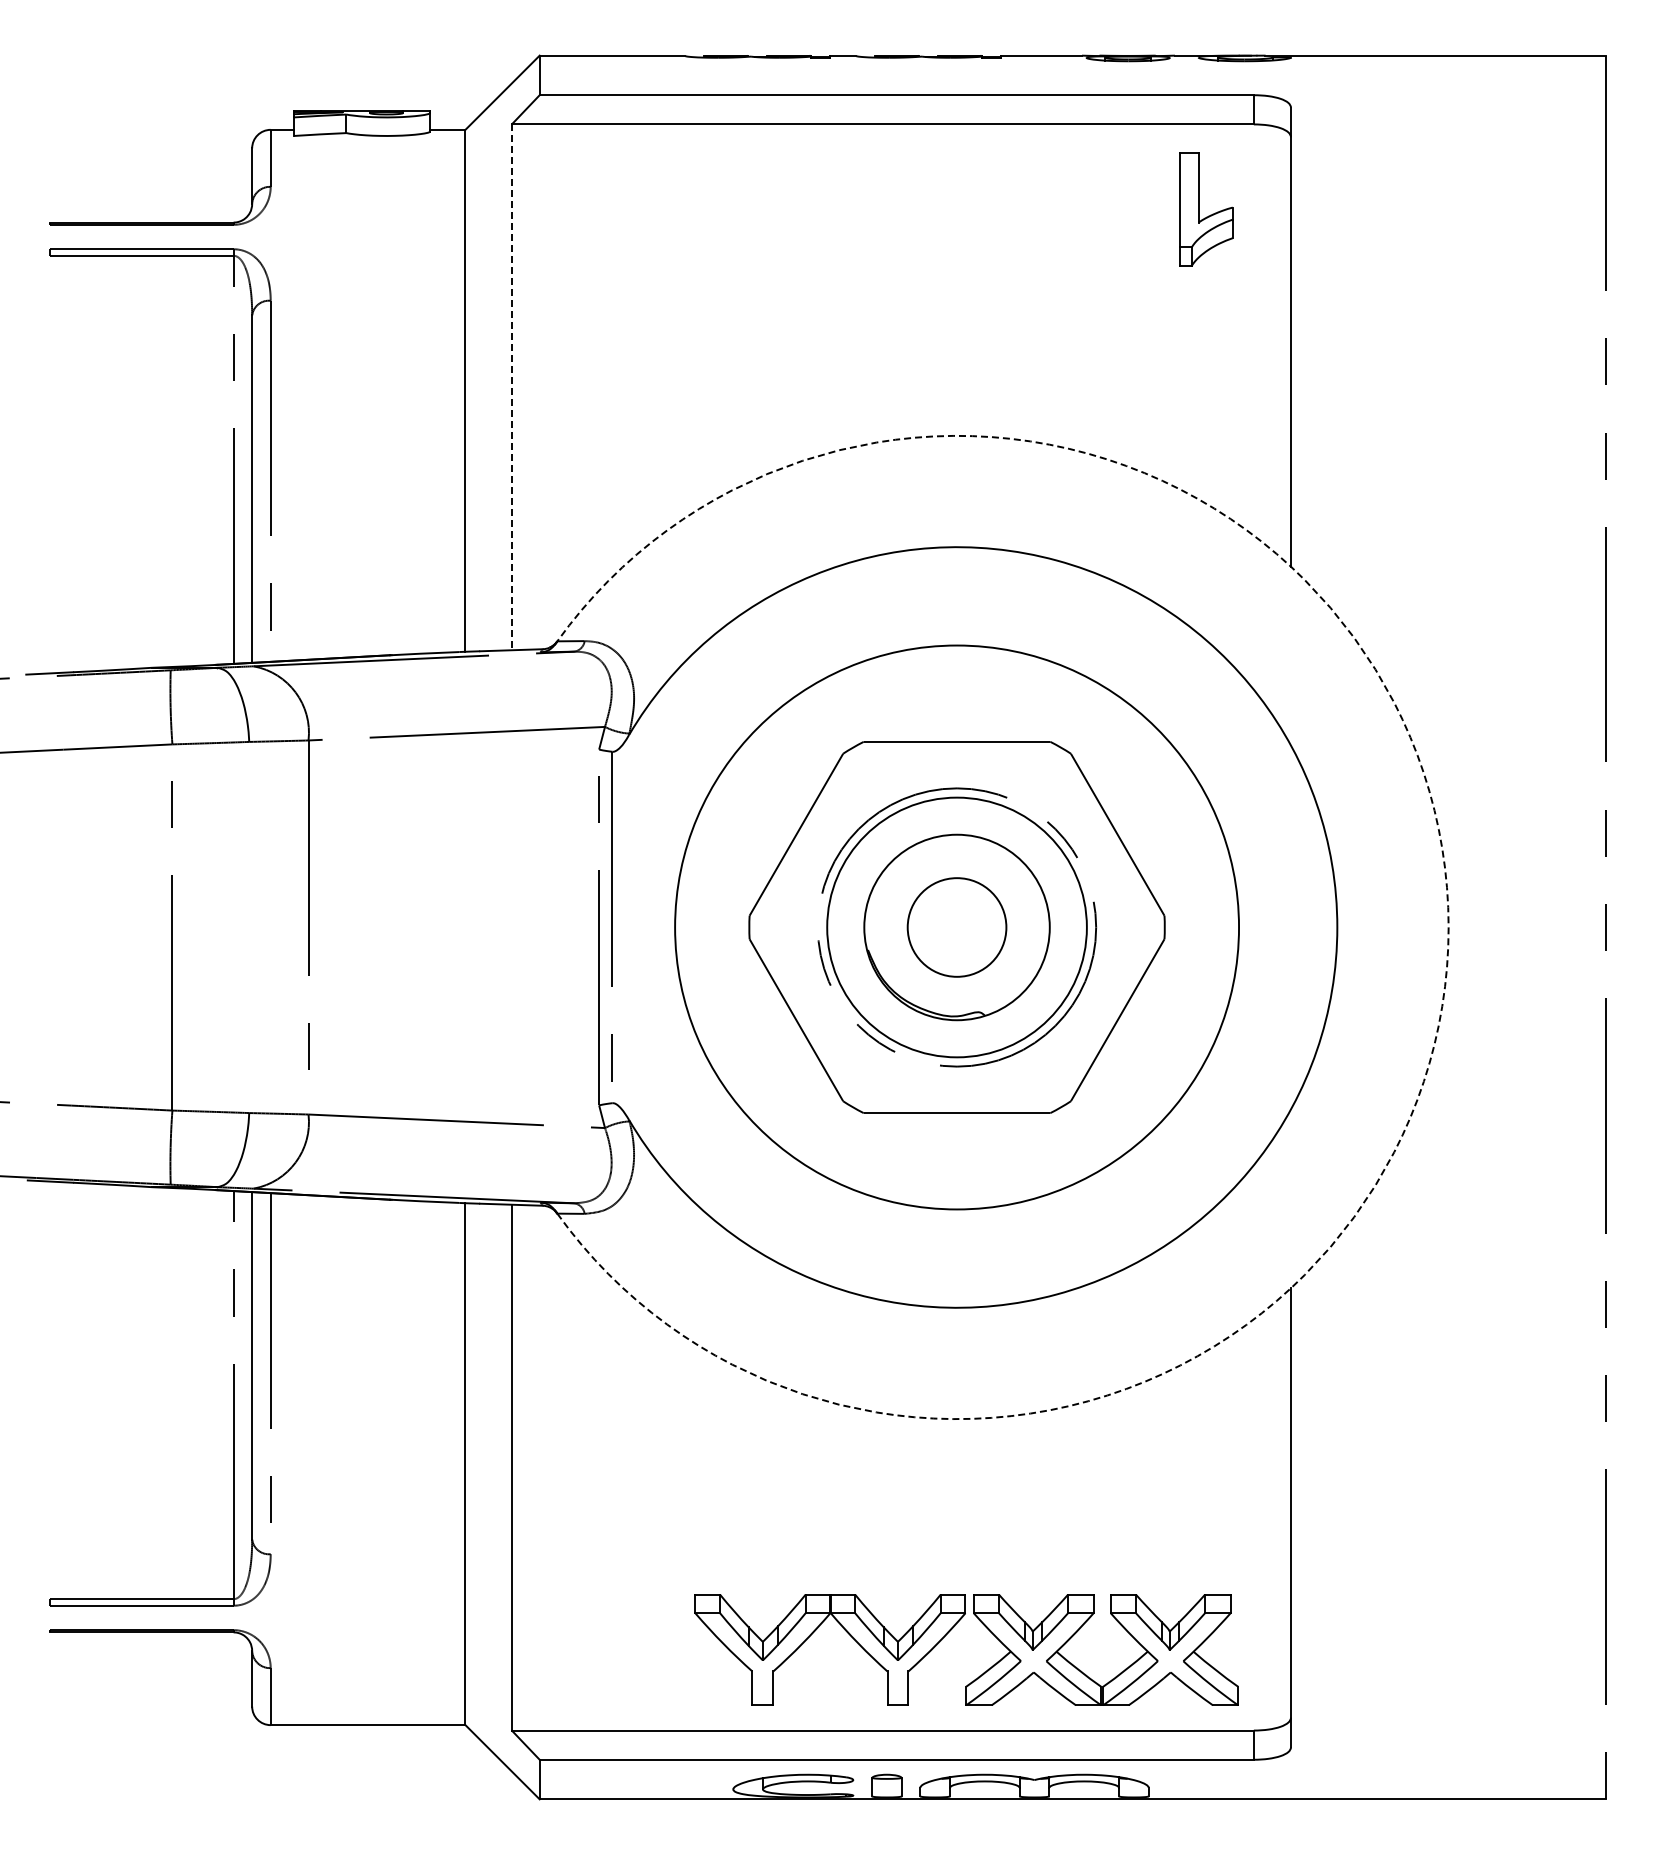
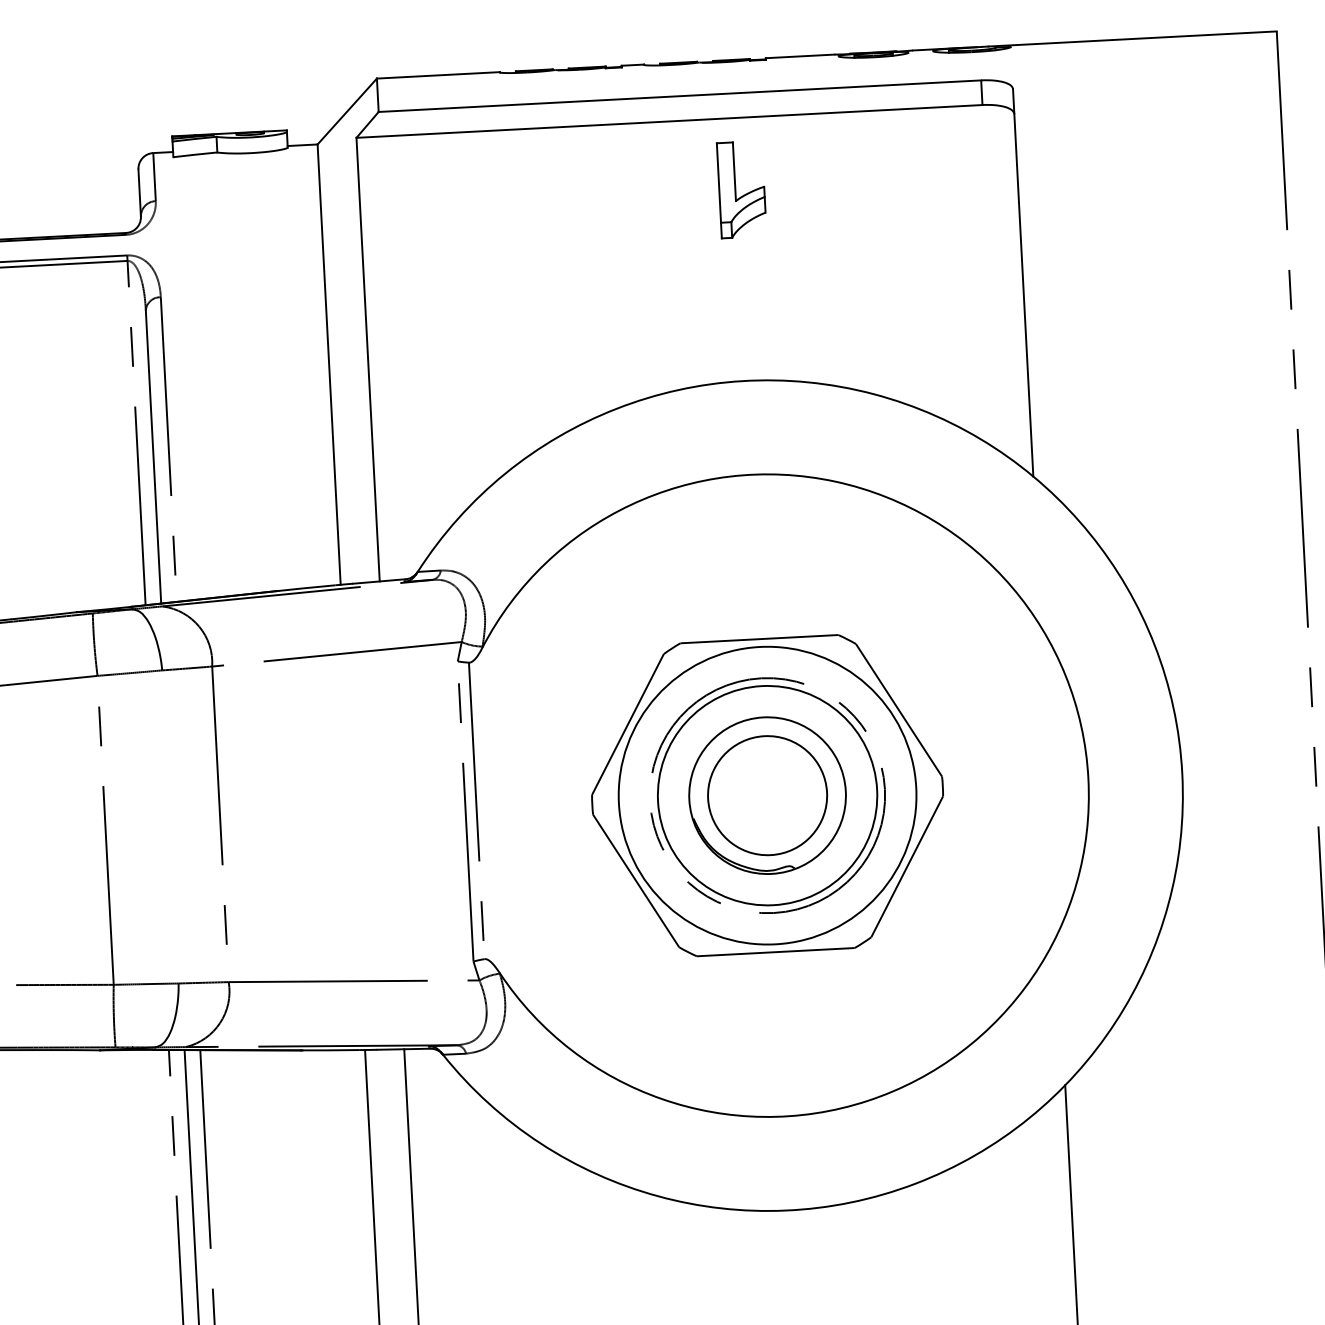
part: (1208, 215) -> (744, 194), moved
line: (511, 387) -> (367, 359), dashed -> solid
circle: (956, 927) -> (767, 795), size x0.62
circle: (956, 927) -> (767, 795), size x1.43
arc: (1448, 927) -> (1182, 773), dashed -> solid

